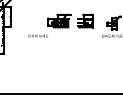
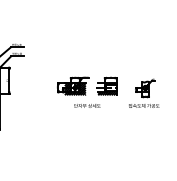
text: (38, 35) -> (87, 105), moved

